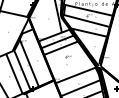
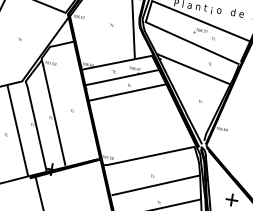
part: (68, 59) -> (139, 119), removed

